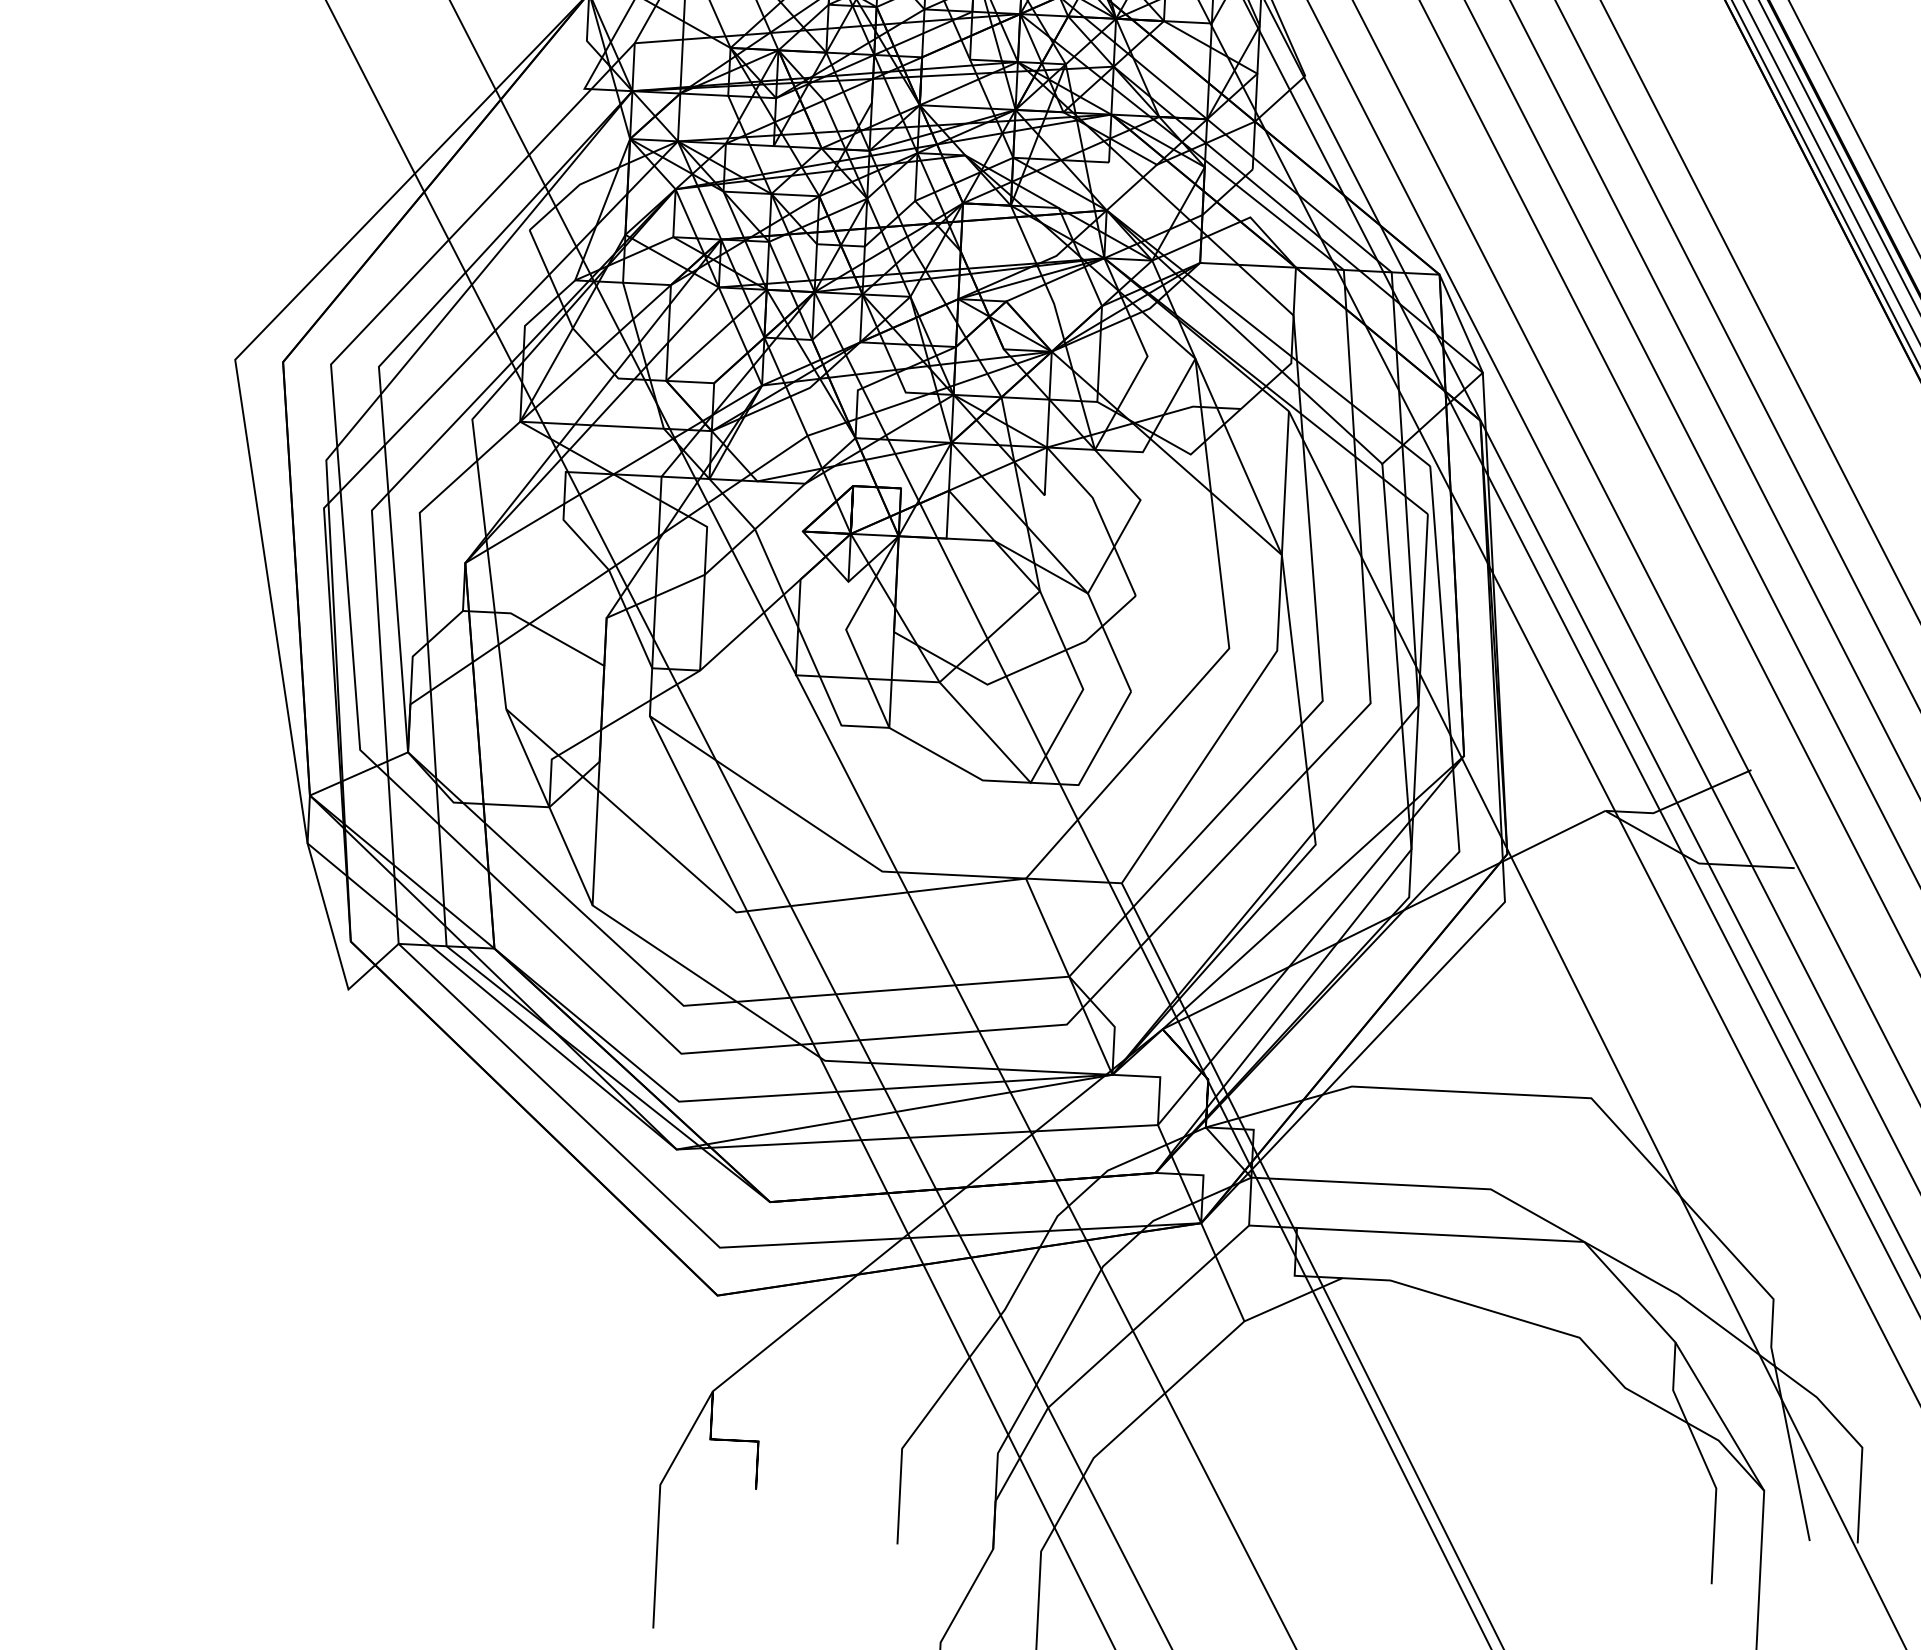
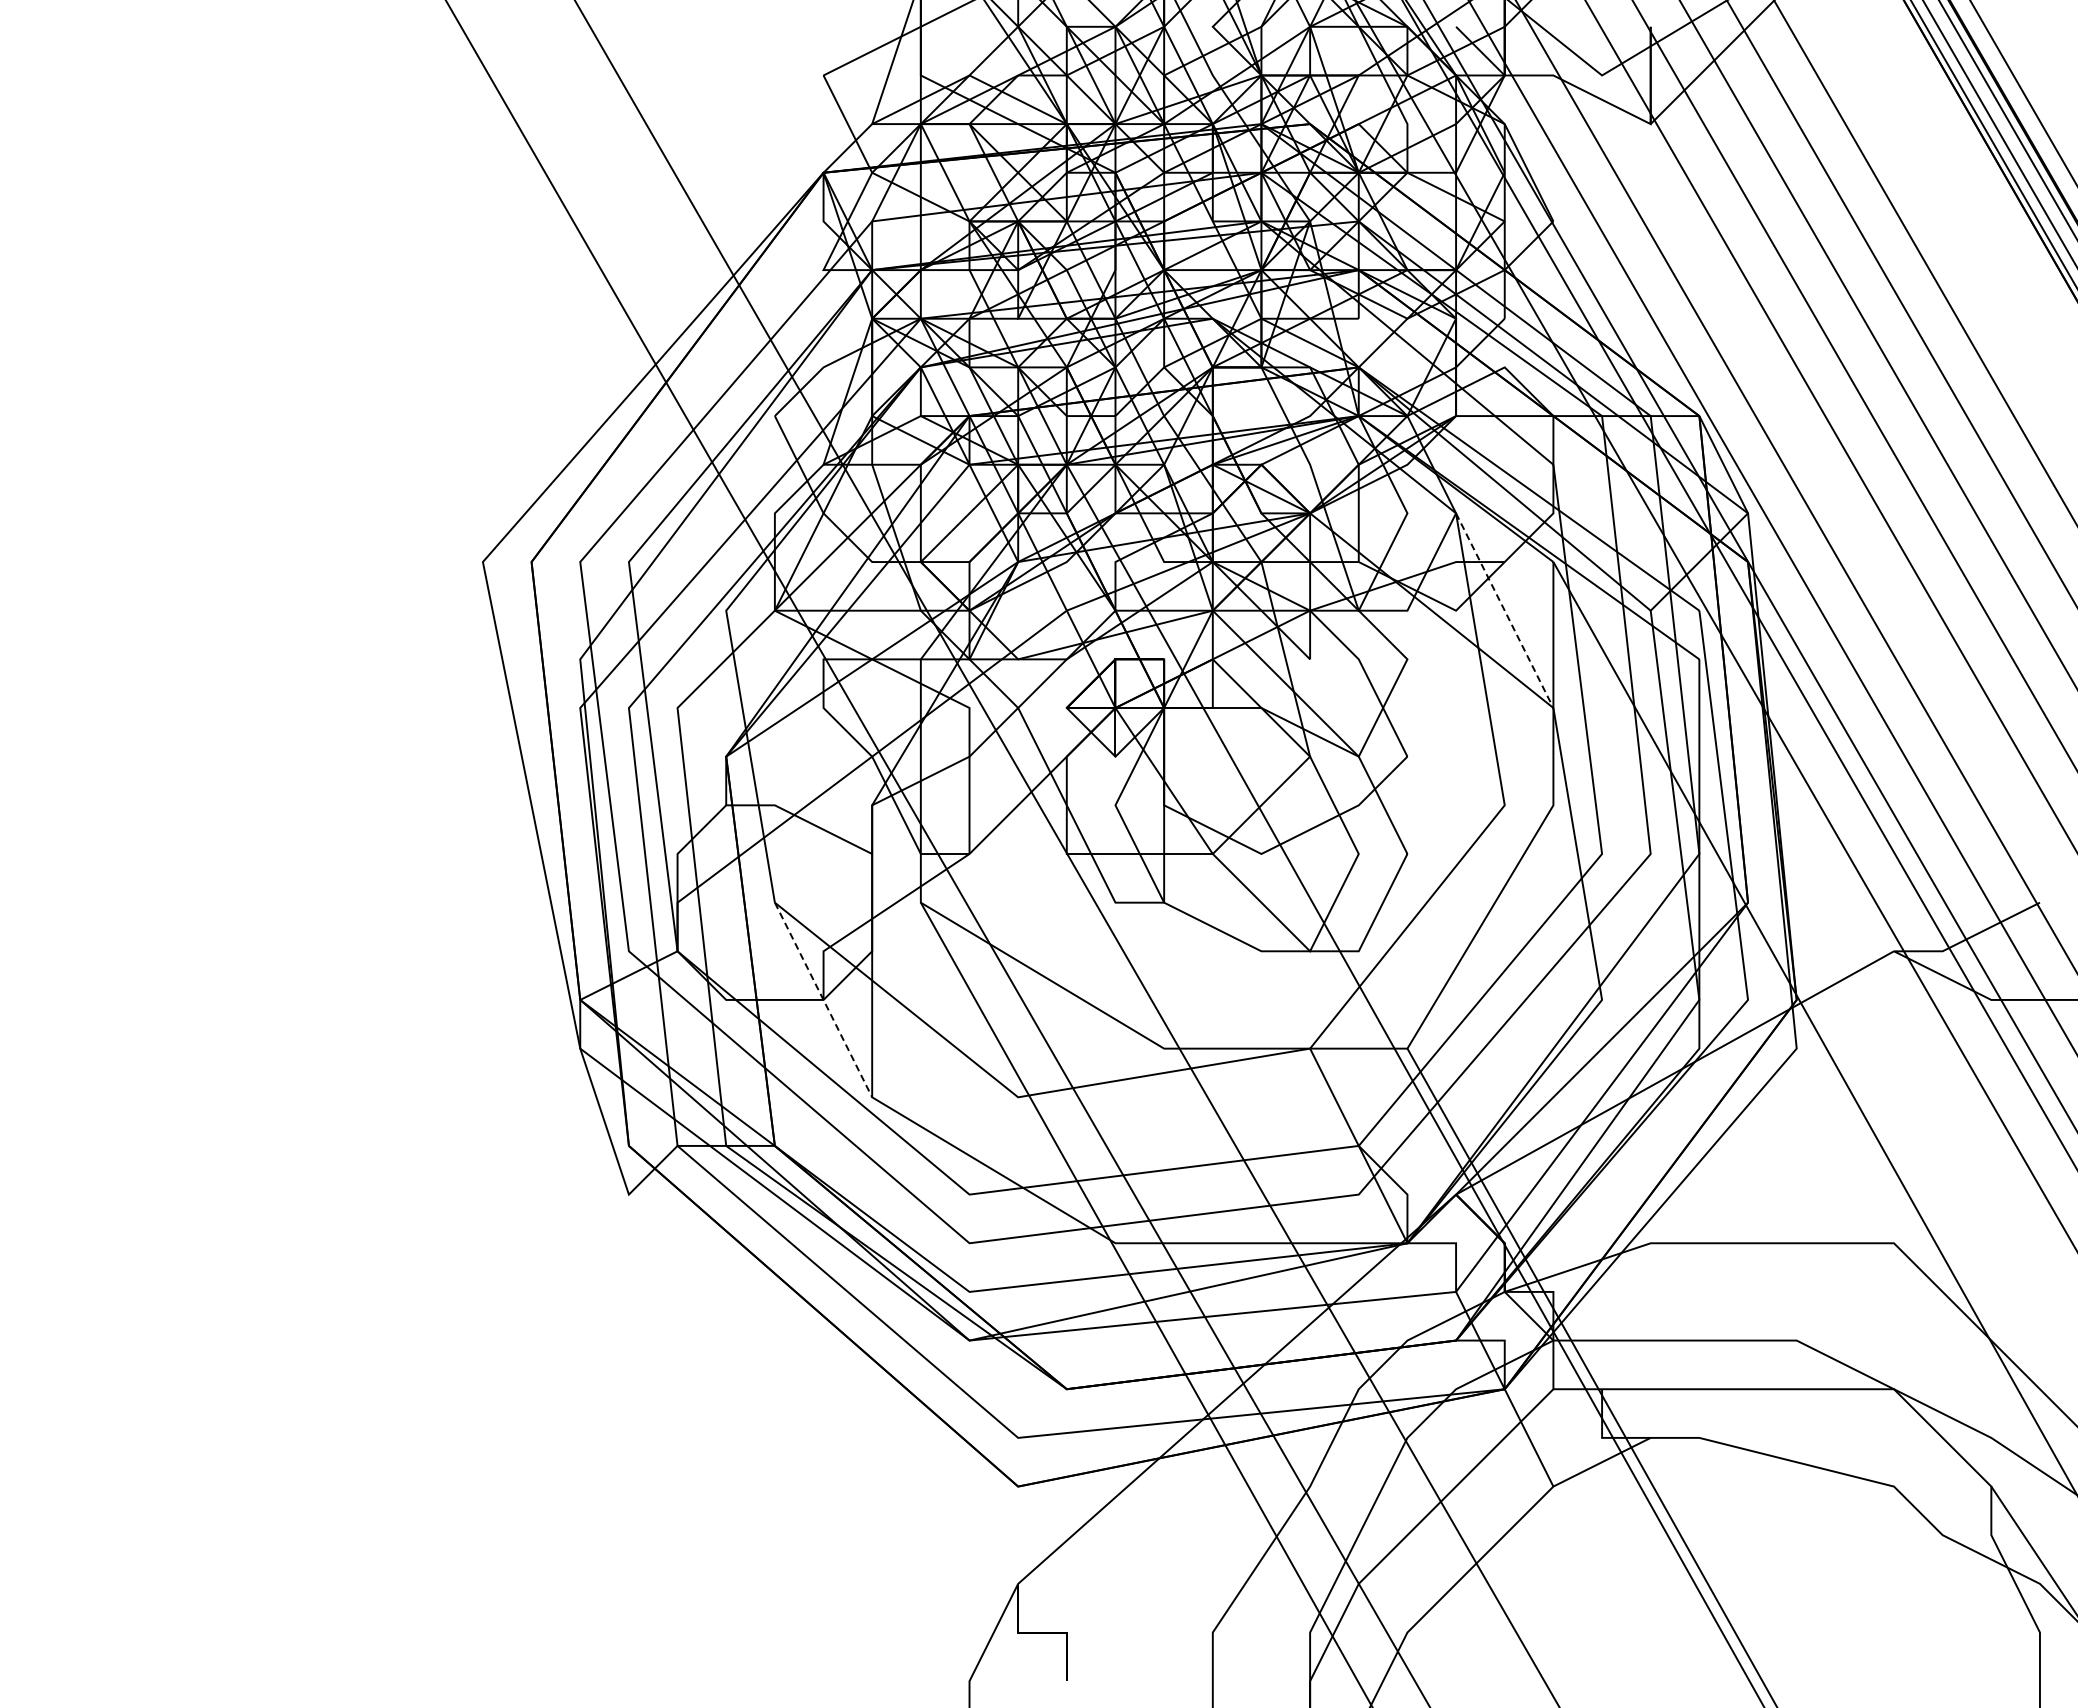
line: (1238, 456) -> (1504, 610), solid -> dashed
line: (549, 806) -> (823, 999), solid -> dashed

